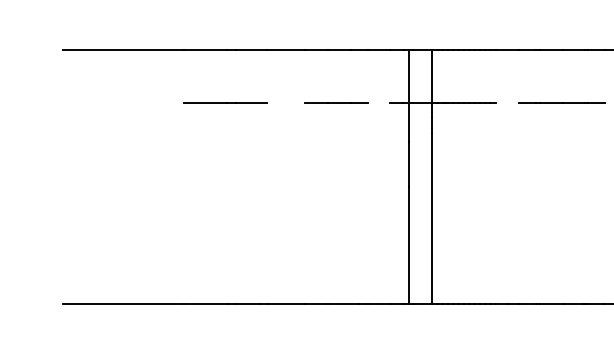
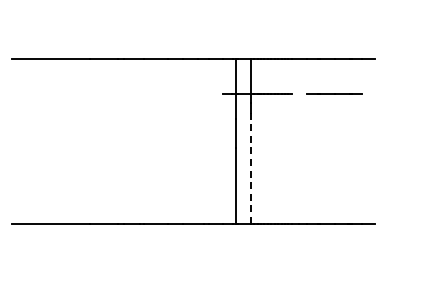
line: (224, 102) -> (116, 93), removed
line: (335, 102) -> (188, 93), removed
line: (431, 217) -> (250, 167), solid -> dashed

